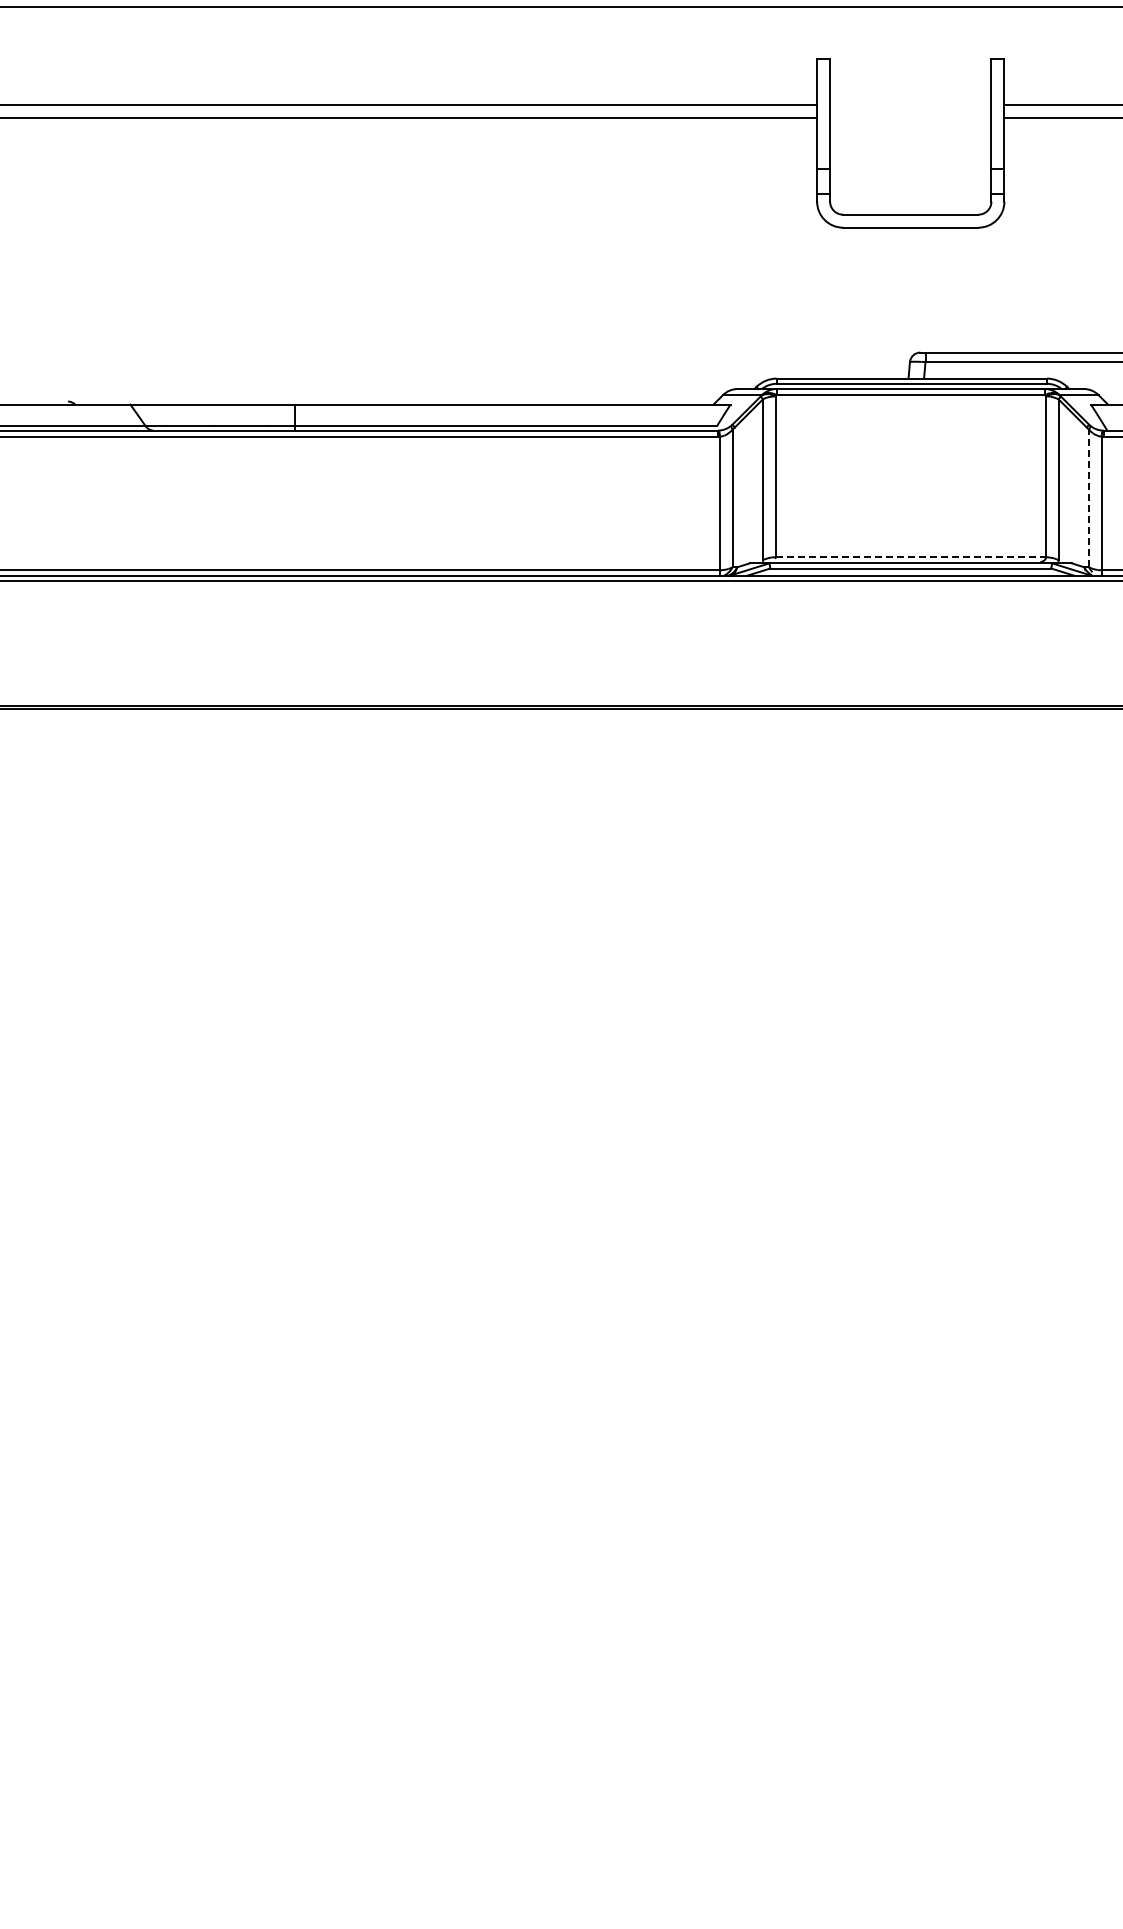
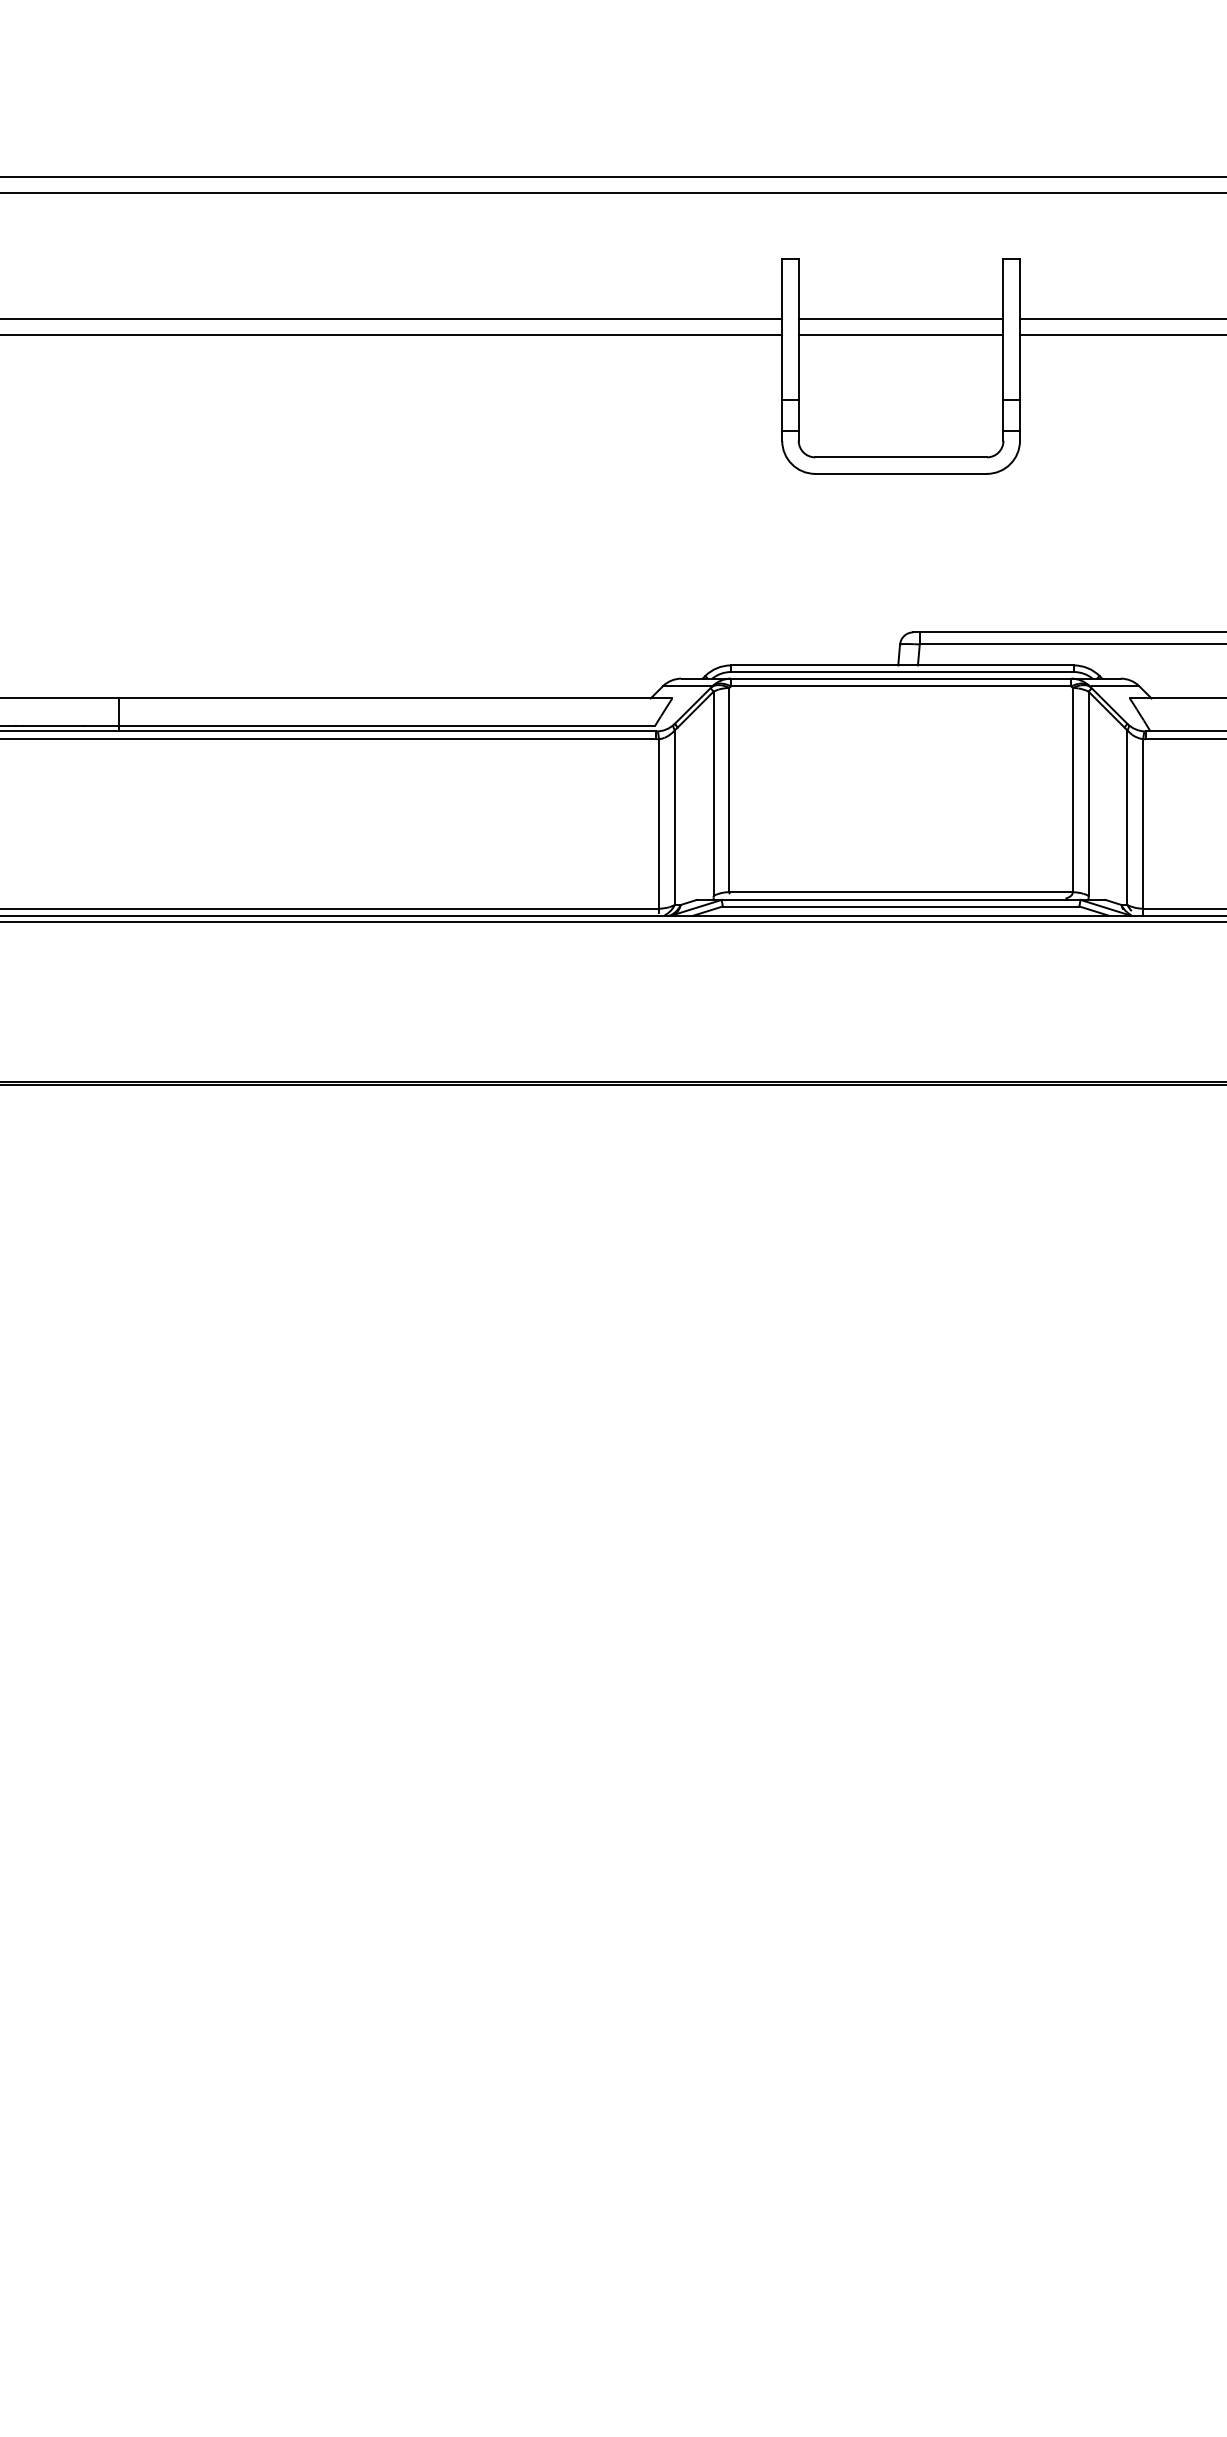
line: (910, 105) -> (900, 318), added
line: (910, 118) -> (900, 335), added
line: (1089, 498) -> (1127, 817), dashed -> solid
line: (911, 557) -> (902, 892), dashed -> solid

